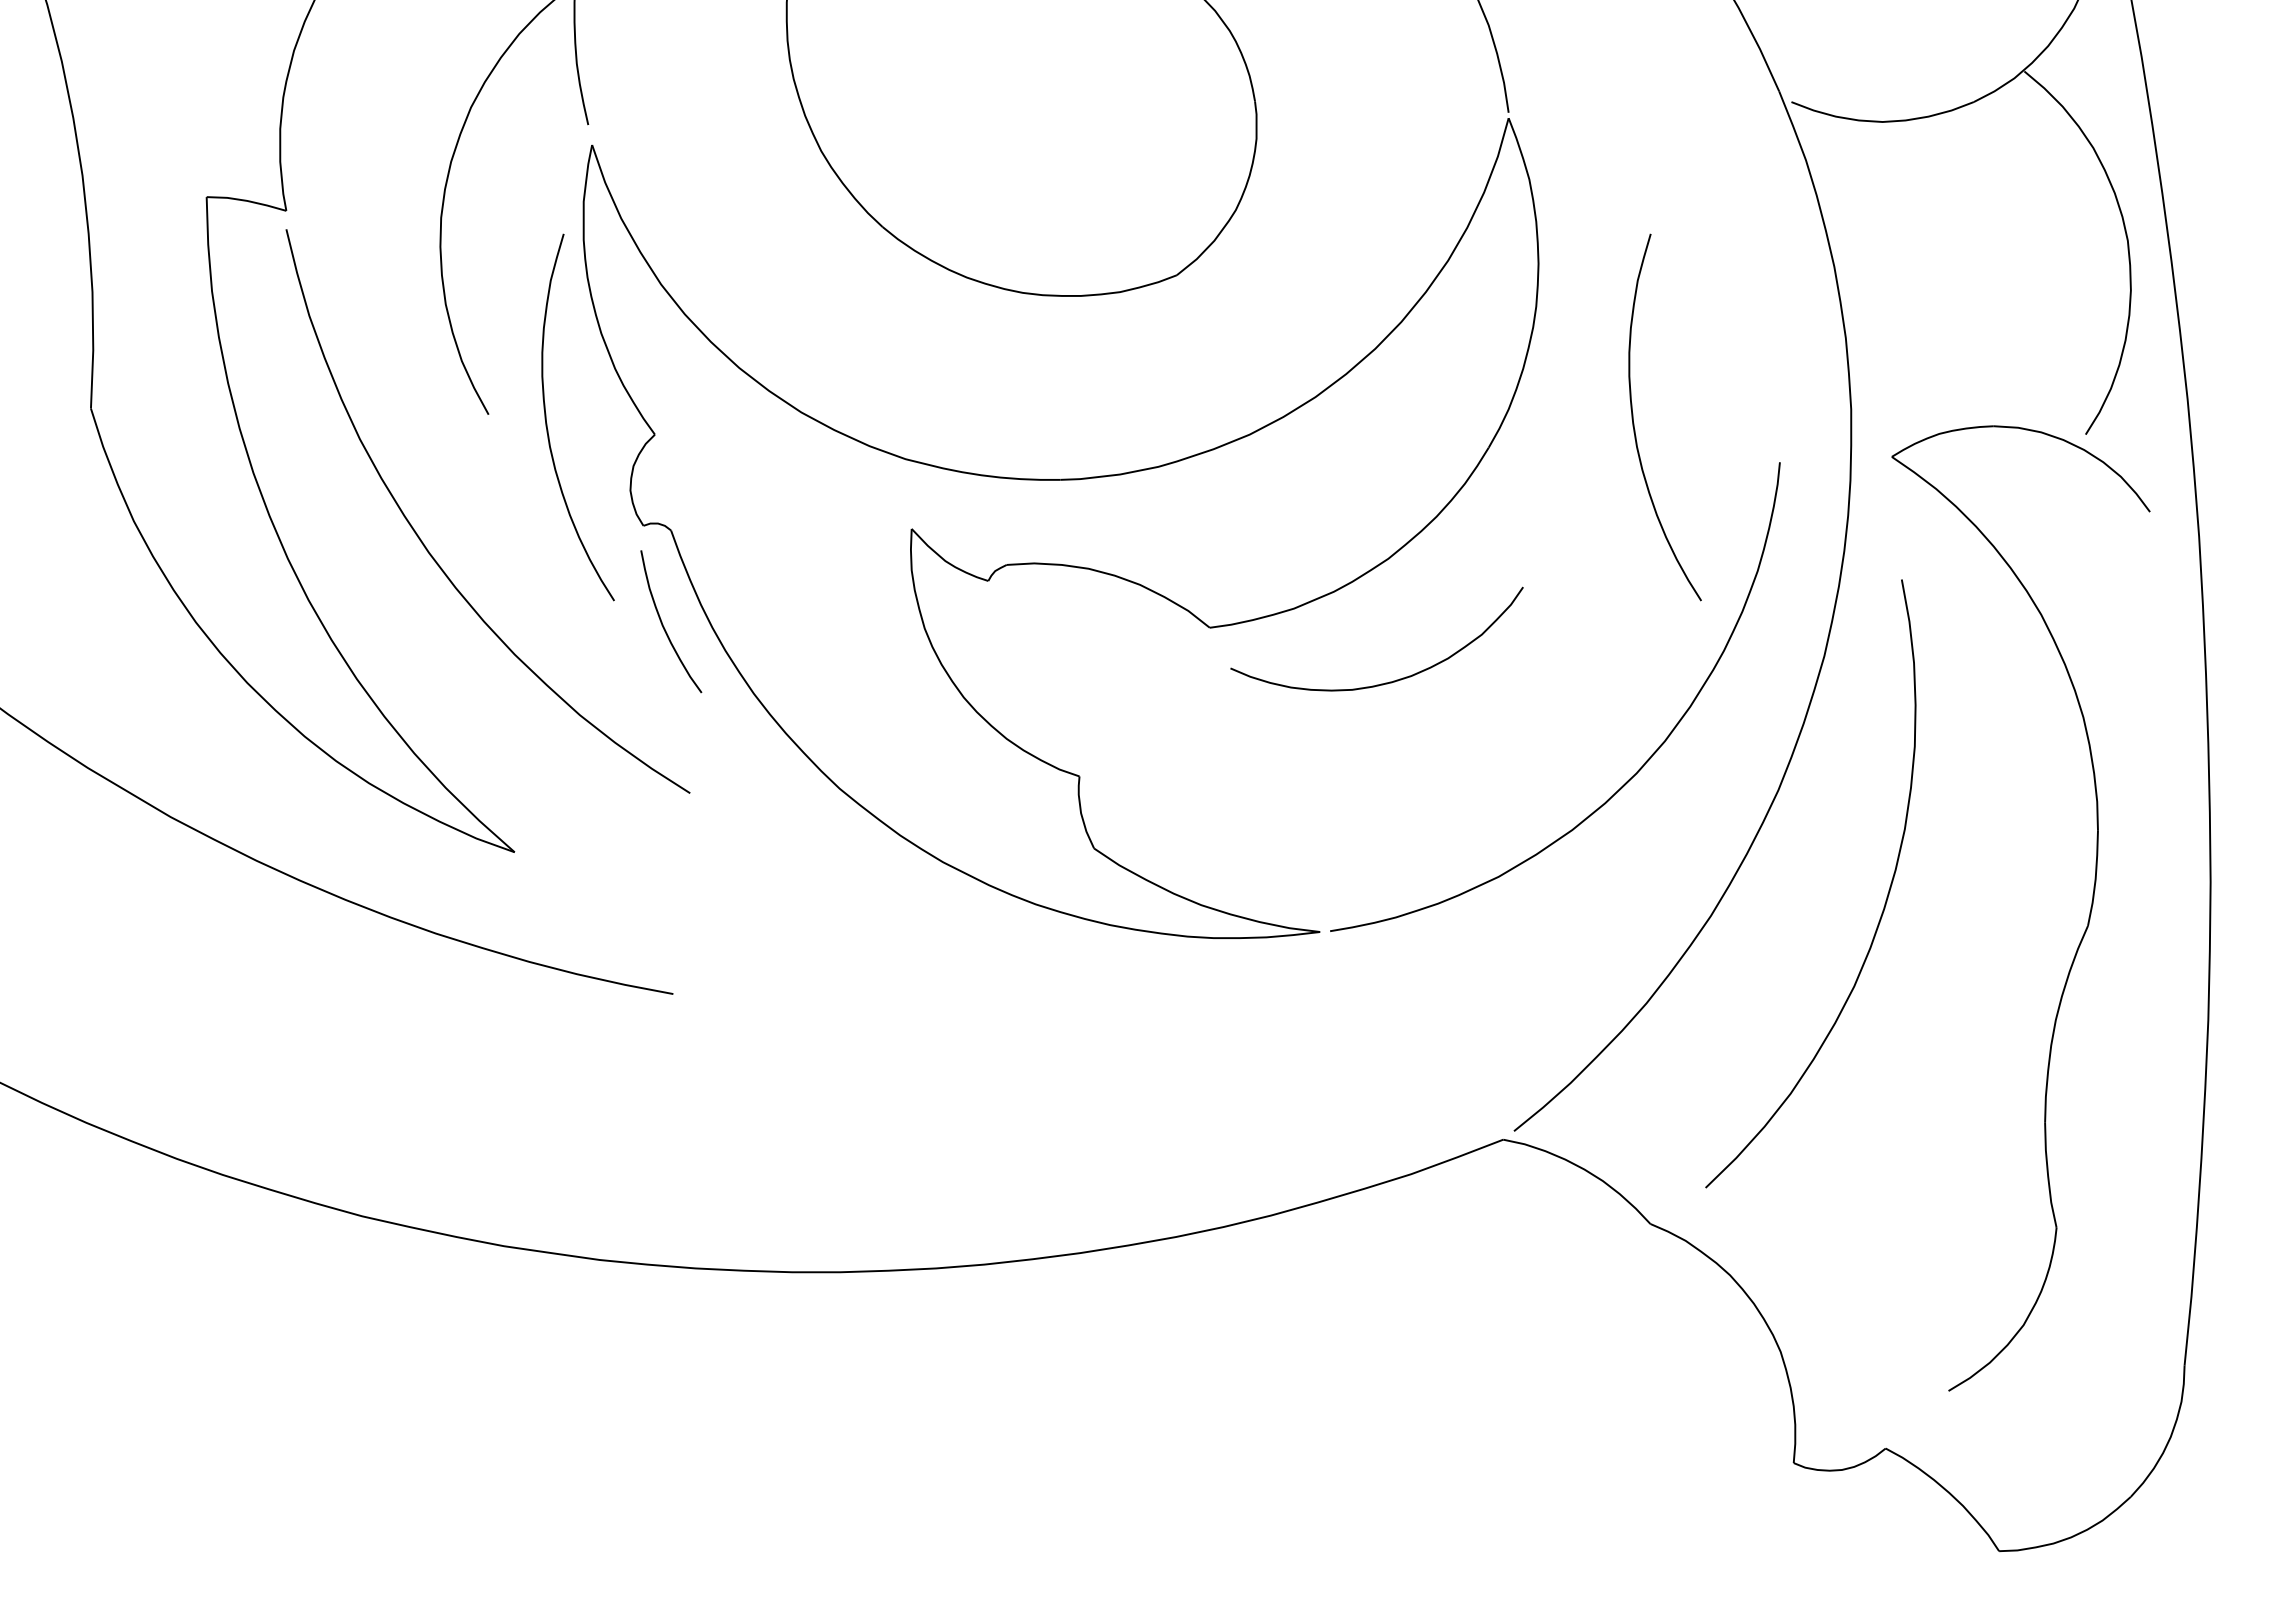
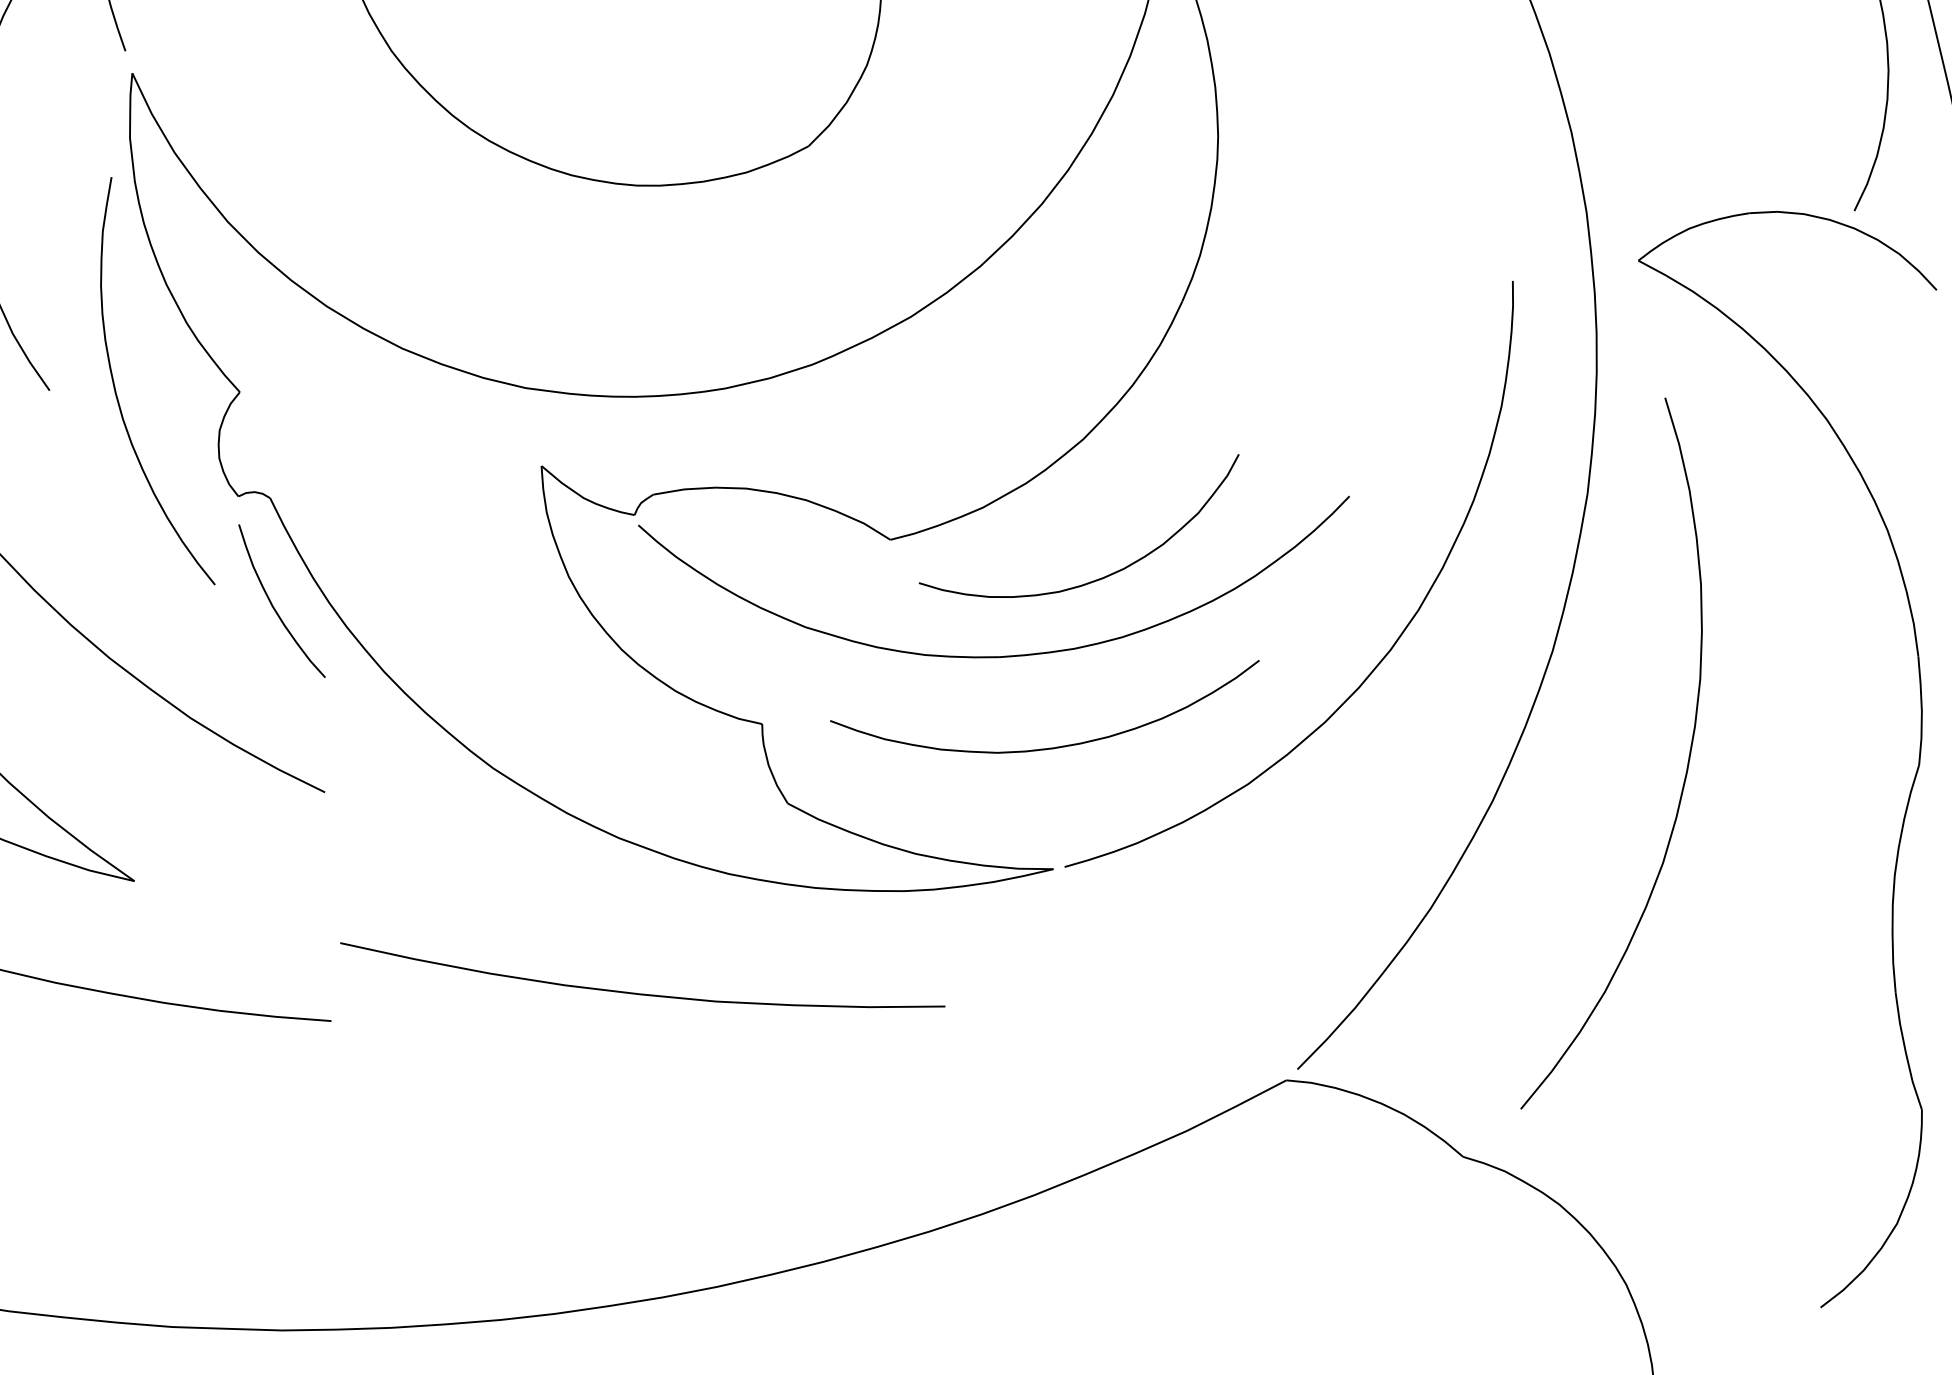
curve: (1634, 423) -> (1343, 255), removed
part: (1303, 740) -> (1010, 655), added
curve: (1330, 825) -> (1051, 747), added
curve: (945, 999) -> (639, 992), added

